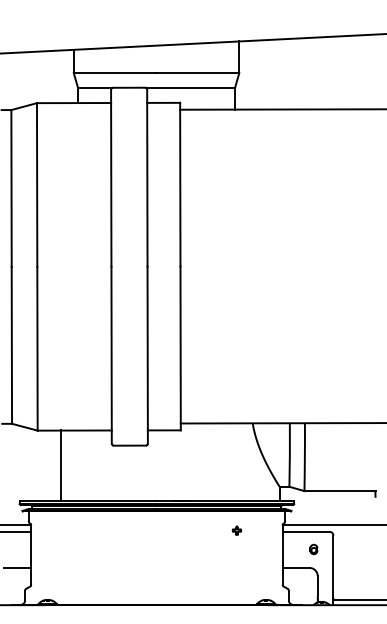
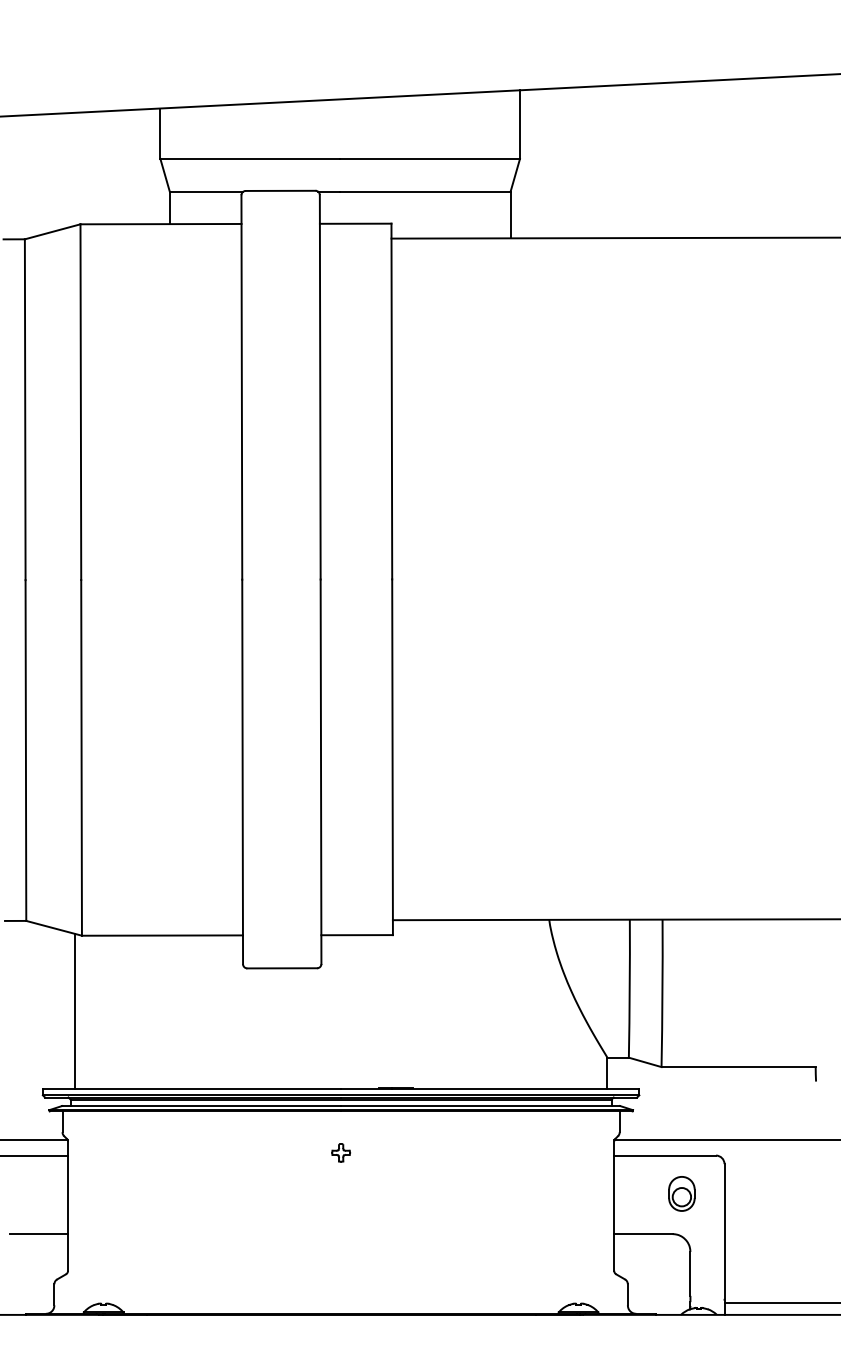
line: (61, 465) -> (75, 1011), moved
part: (236, 530) -> (340, 1152), moved
part: (313, 549) -> (681, 1193), size x1.67

